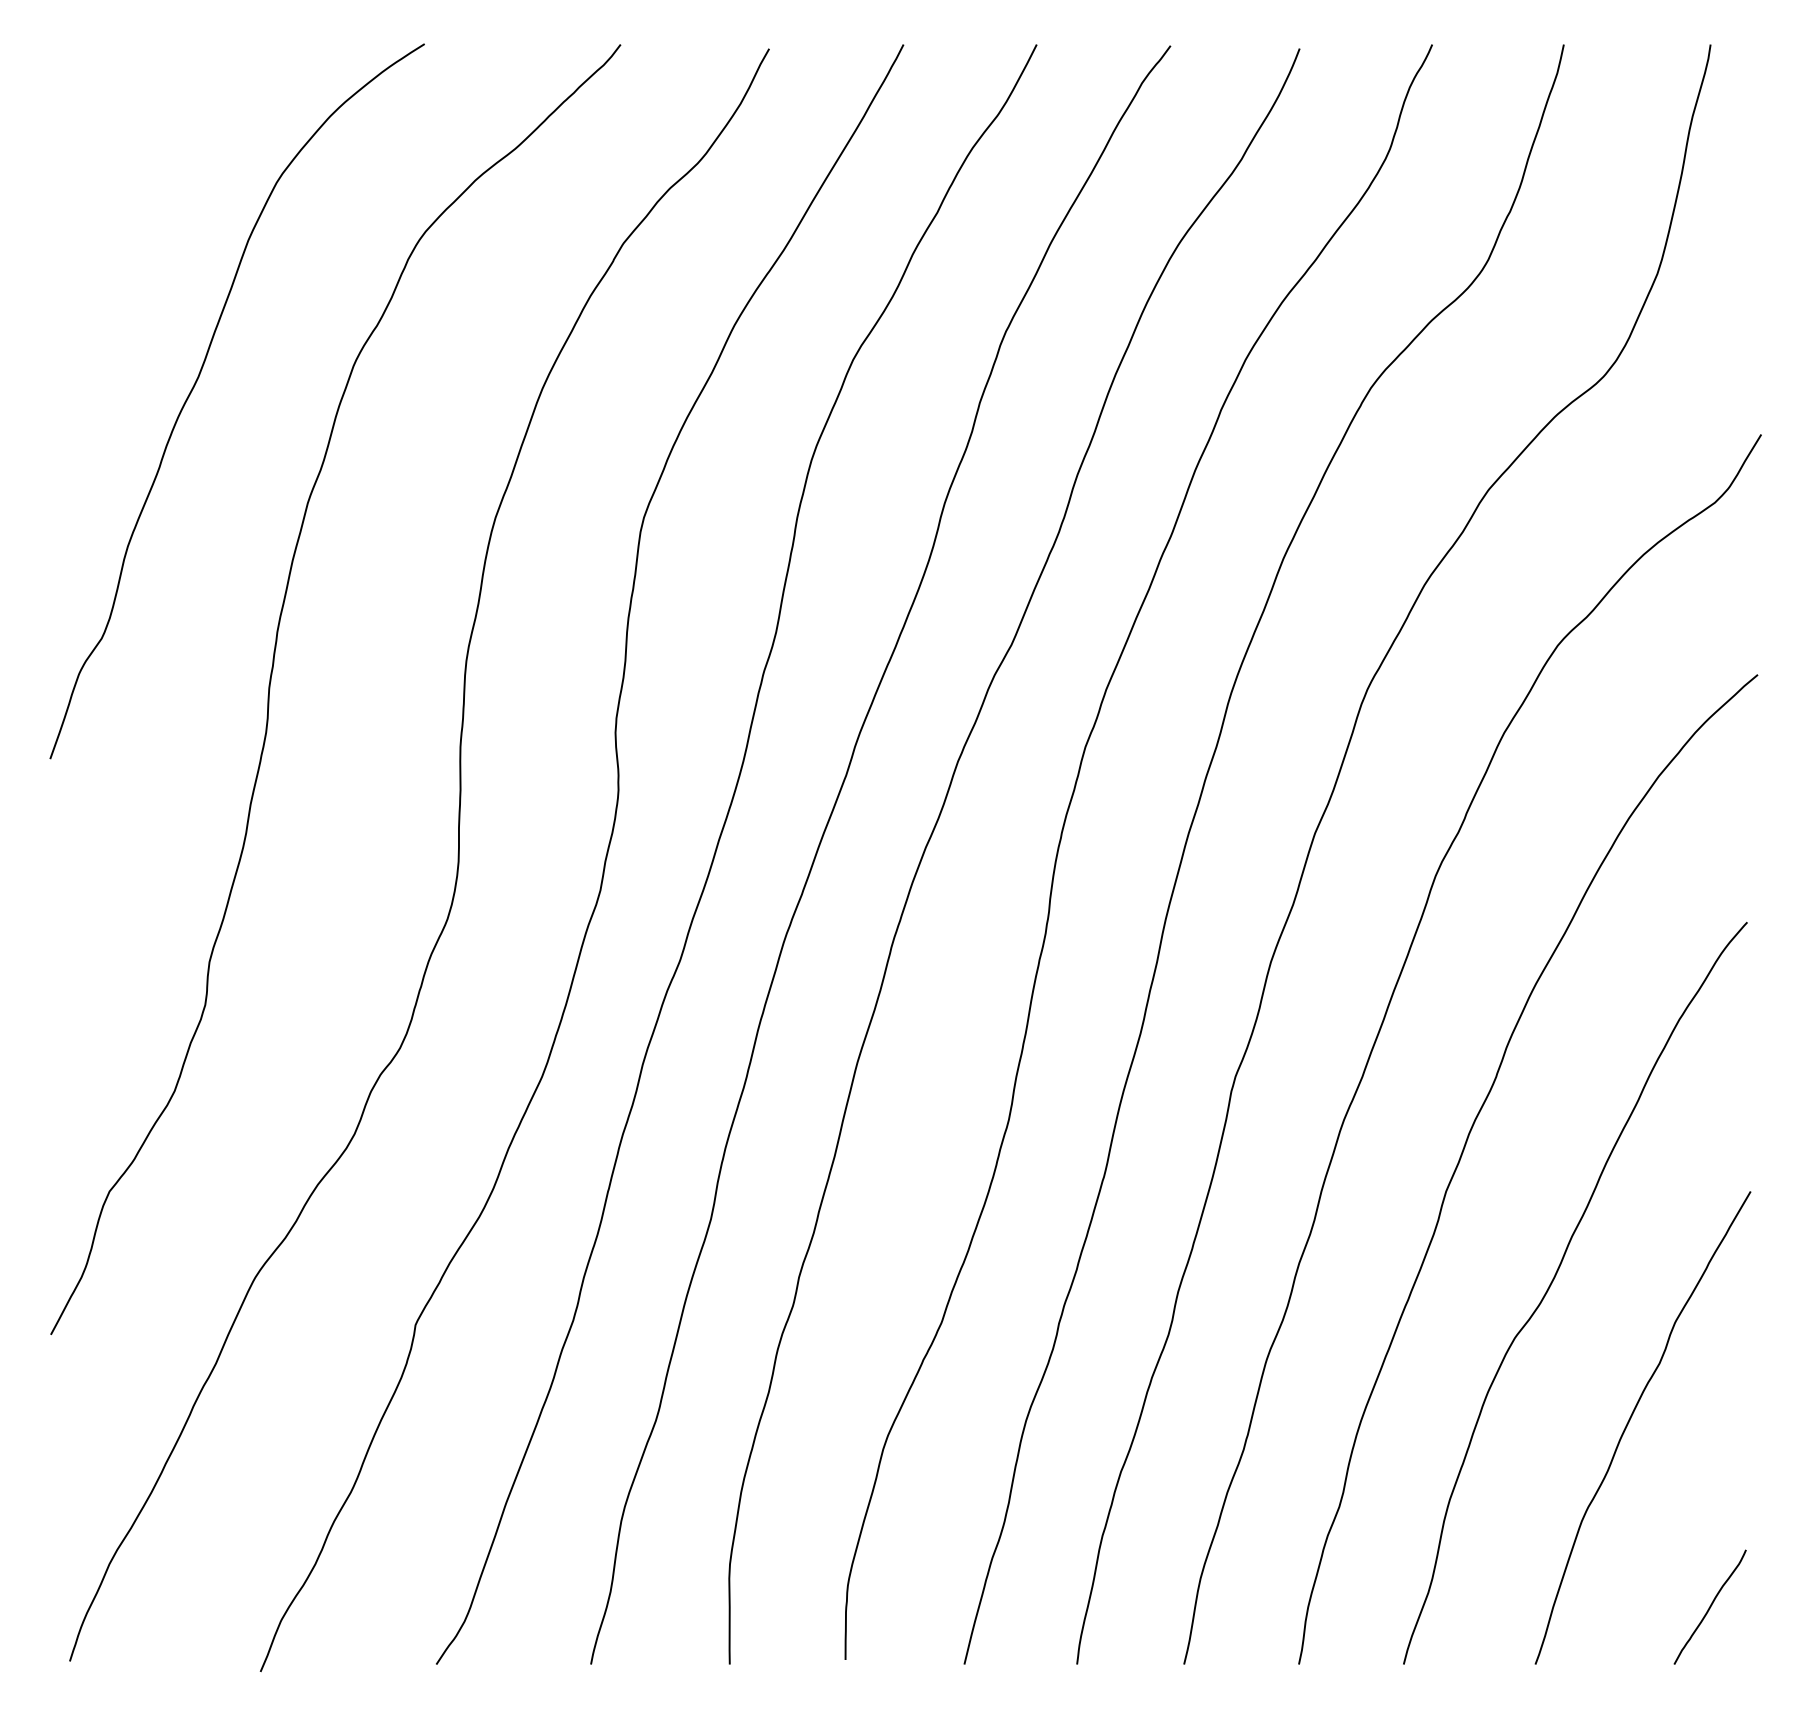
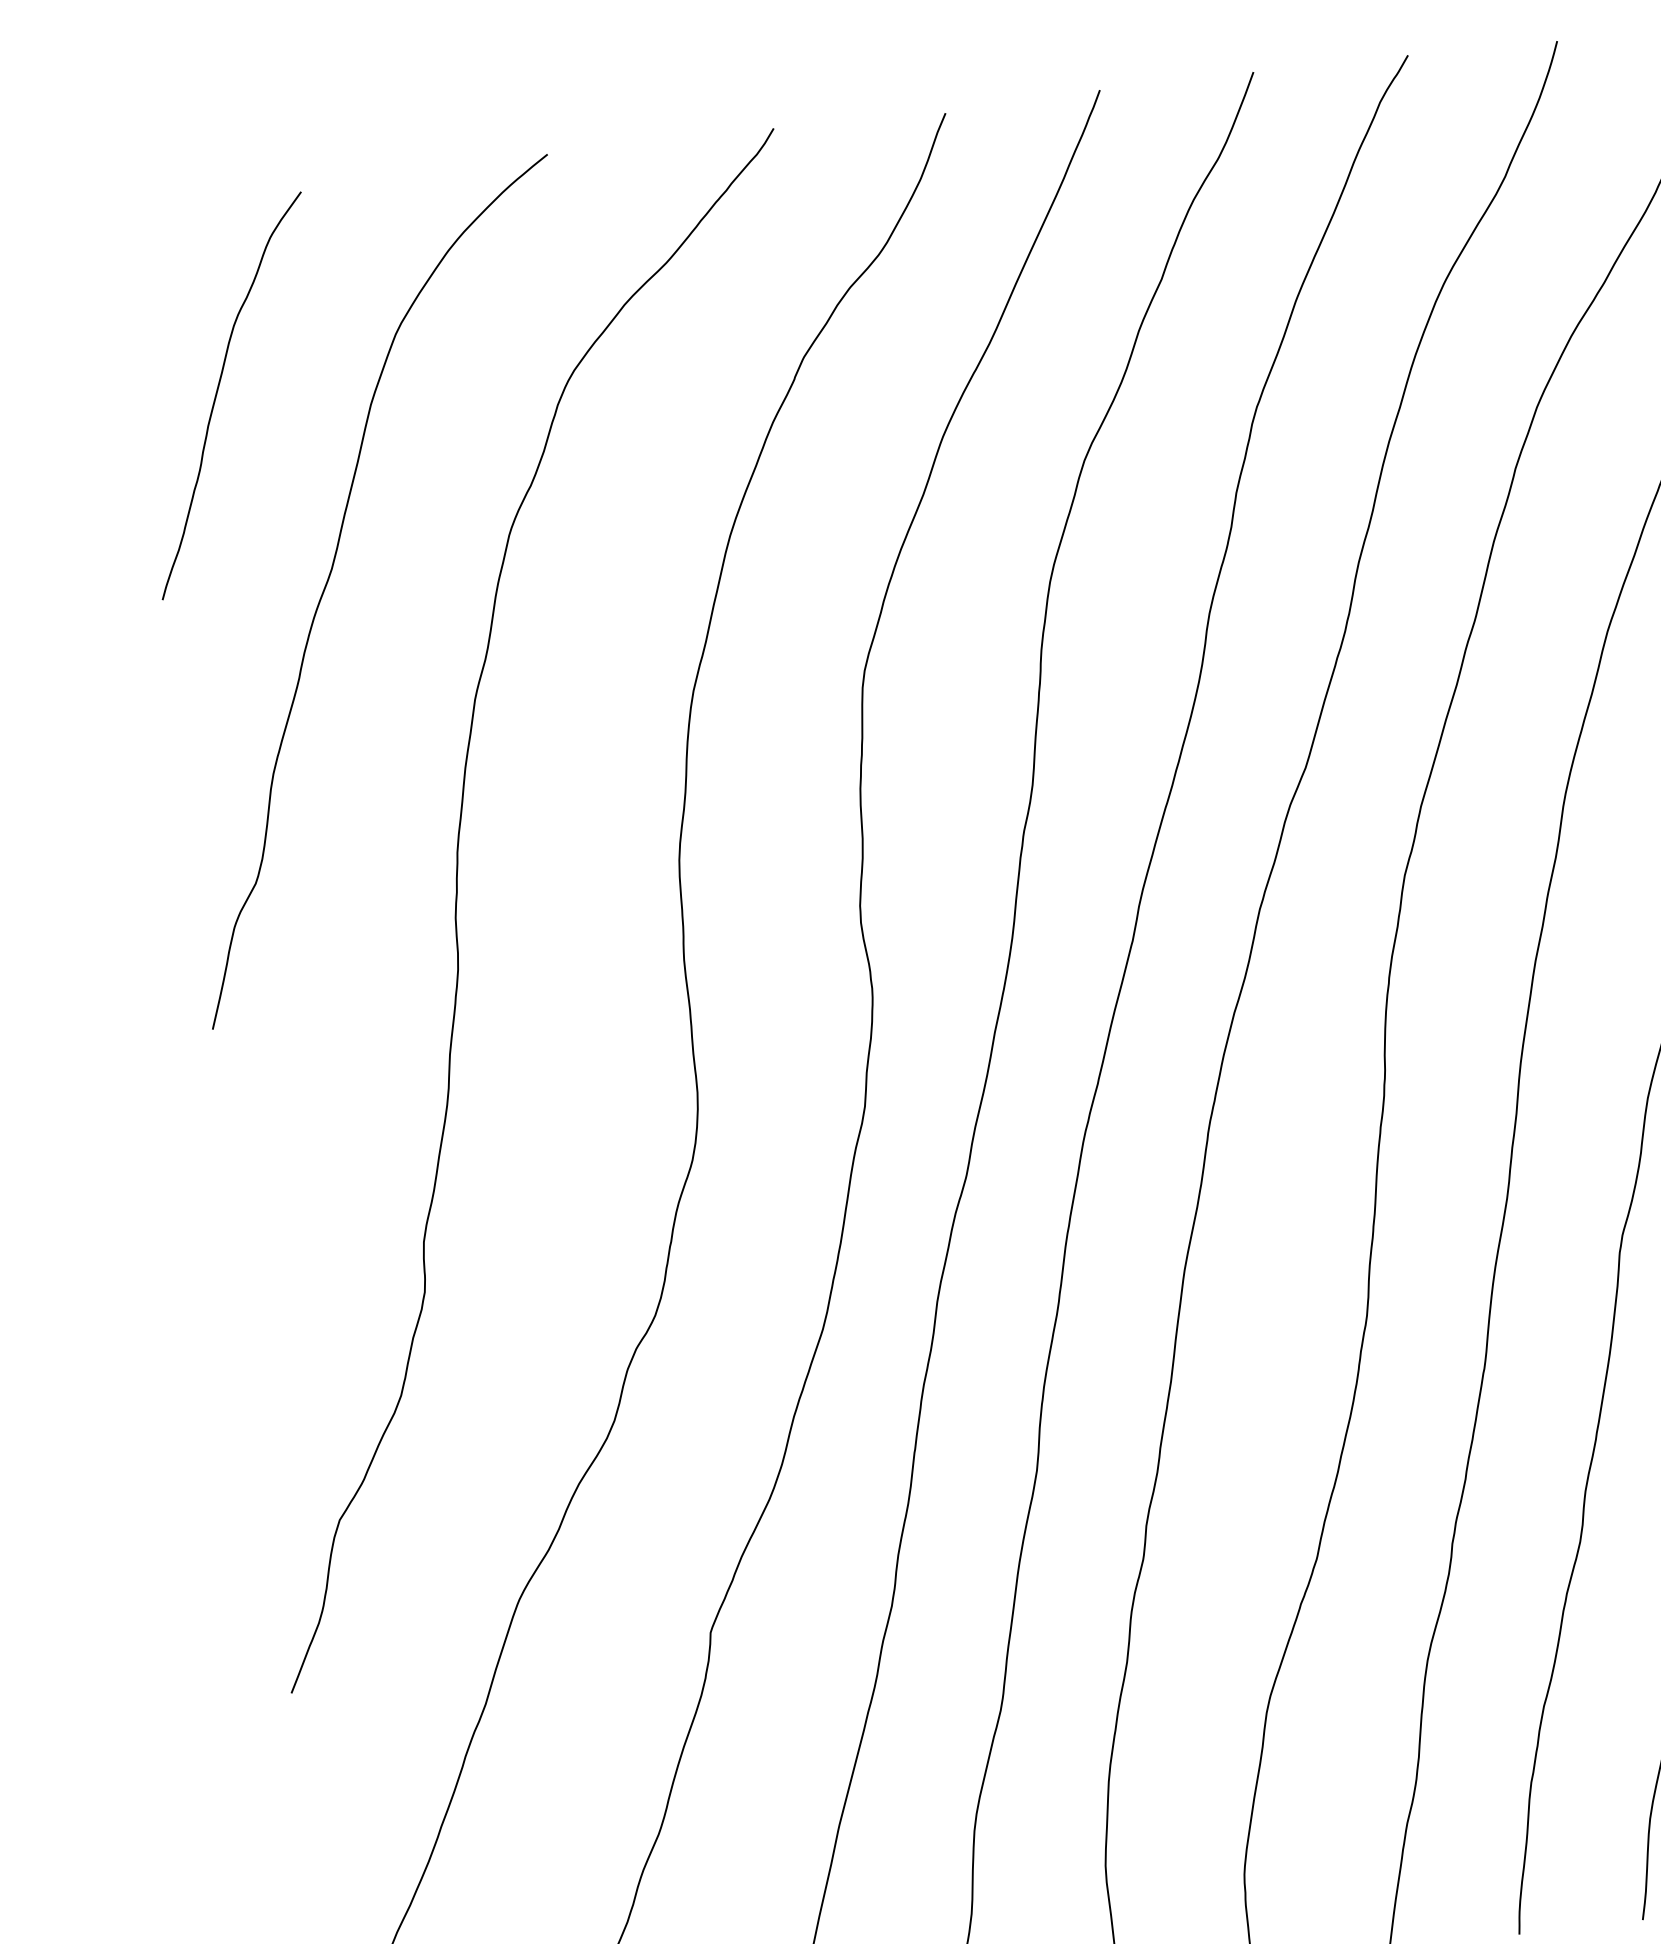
curve: (119, 213) -> (218, 391), added

